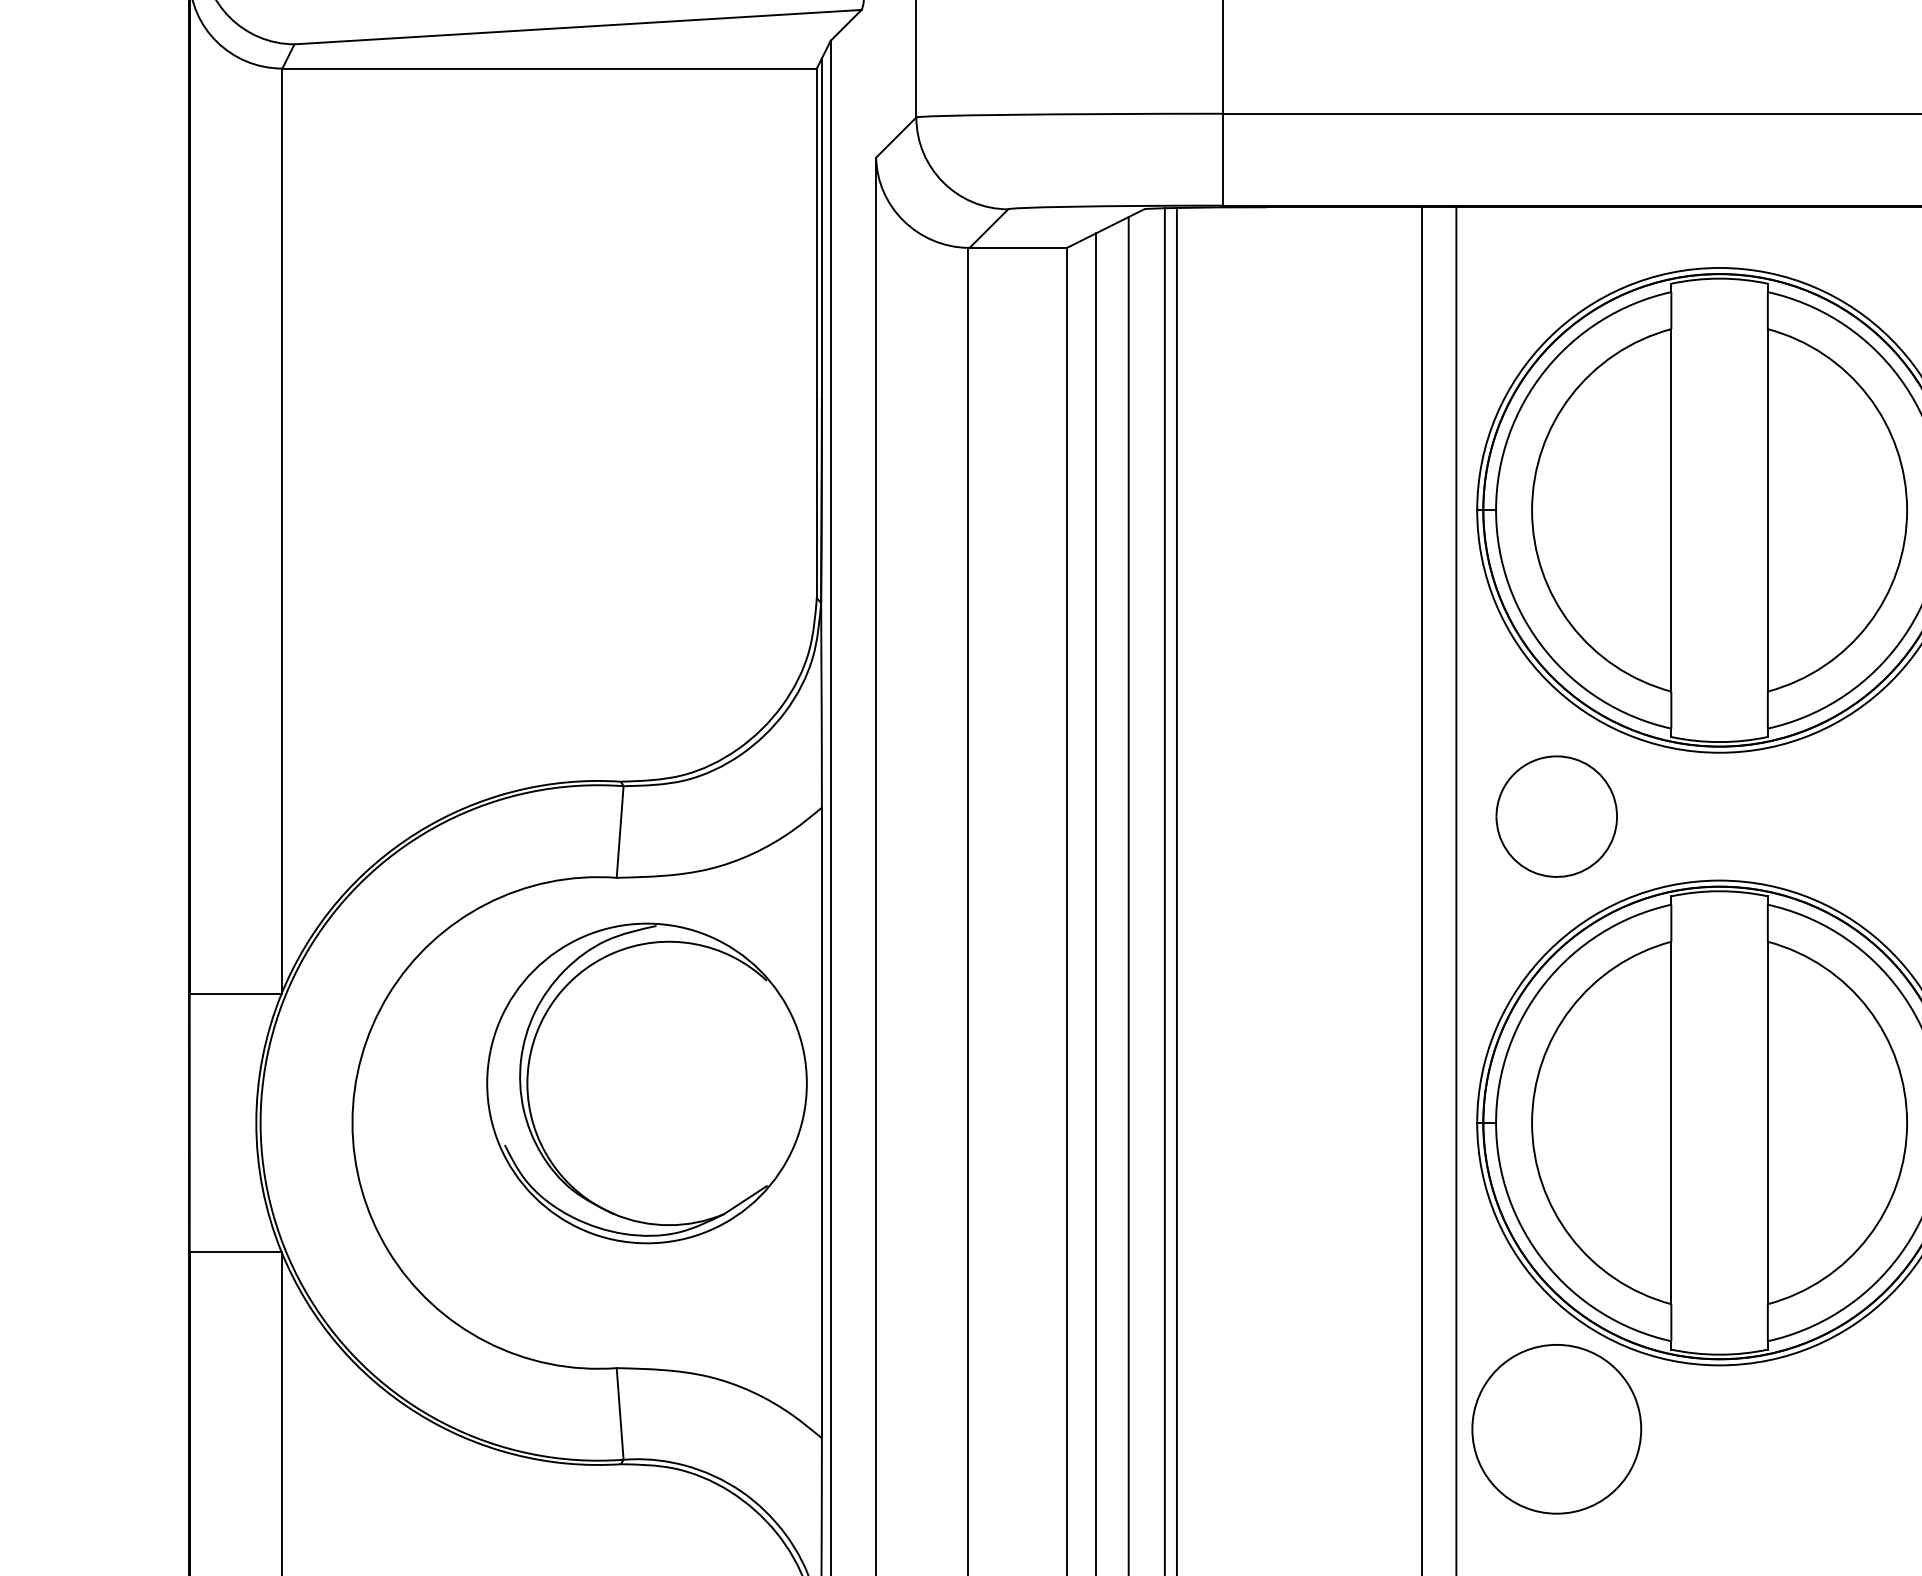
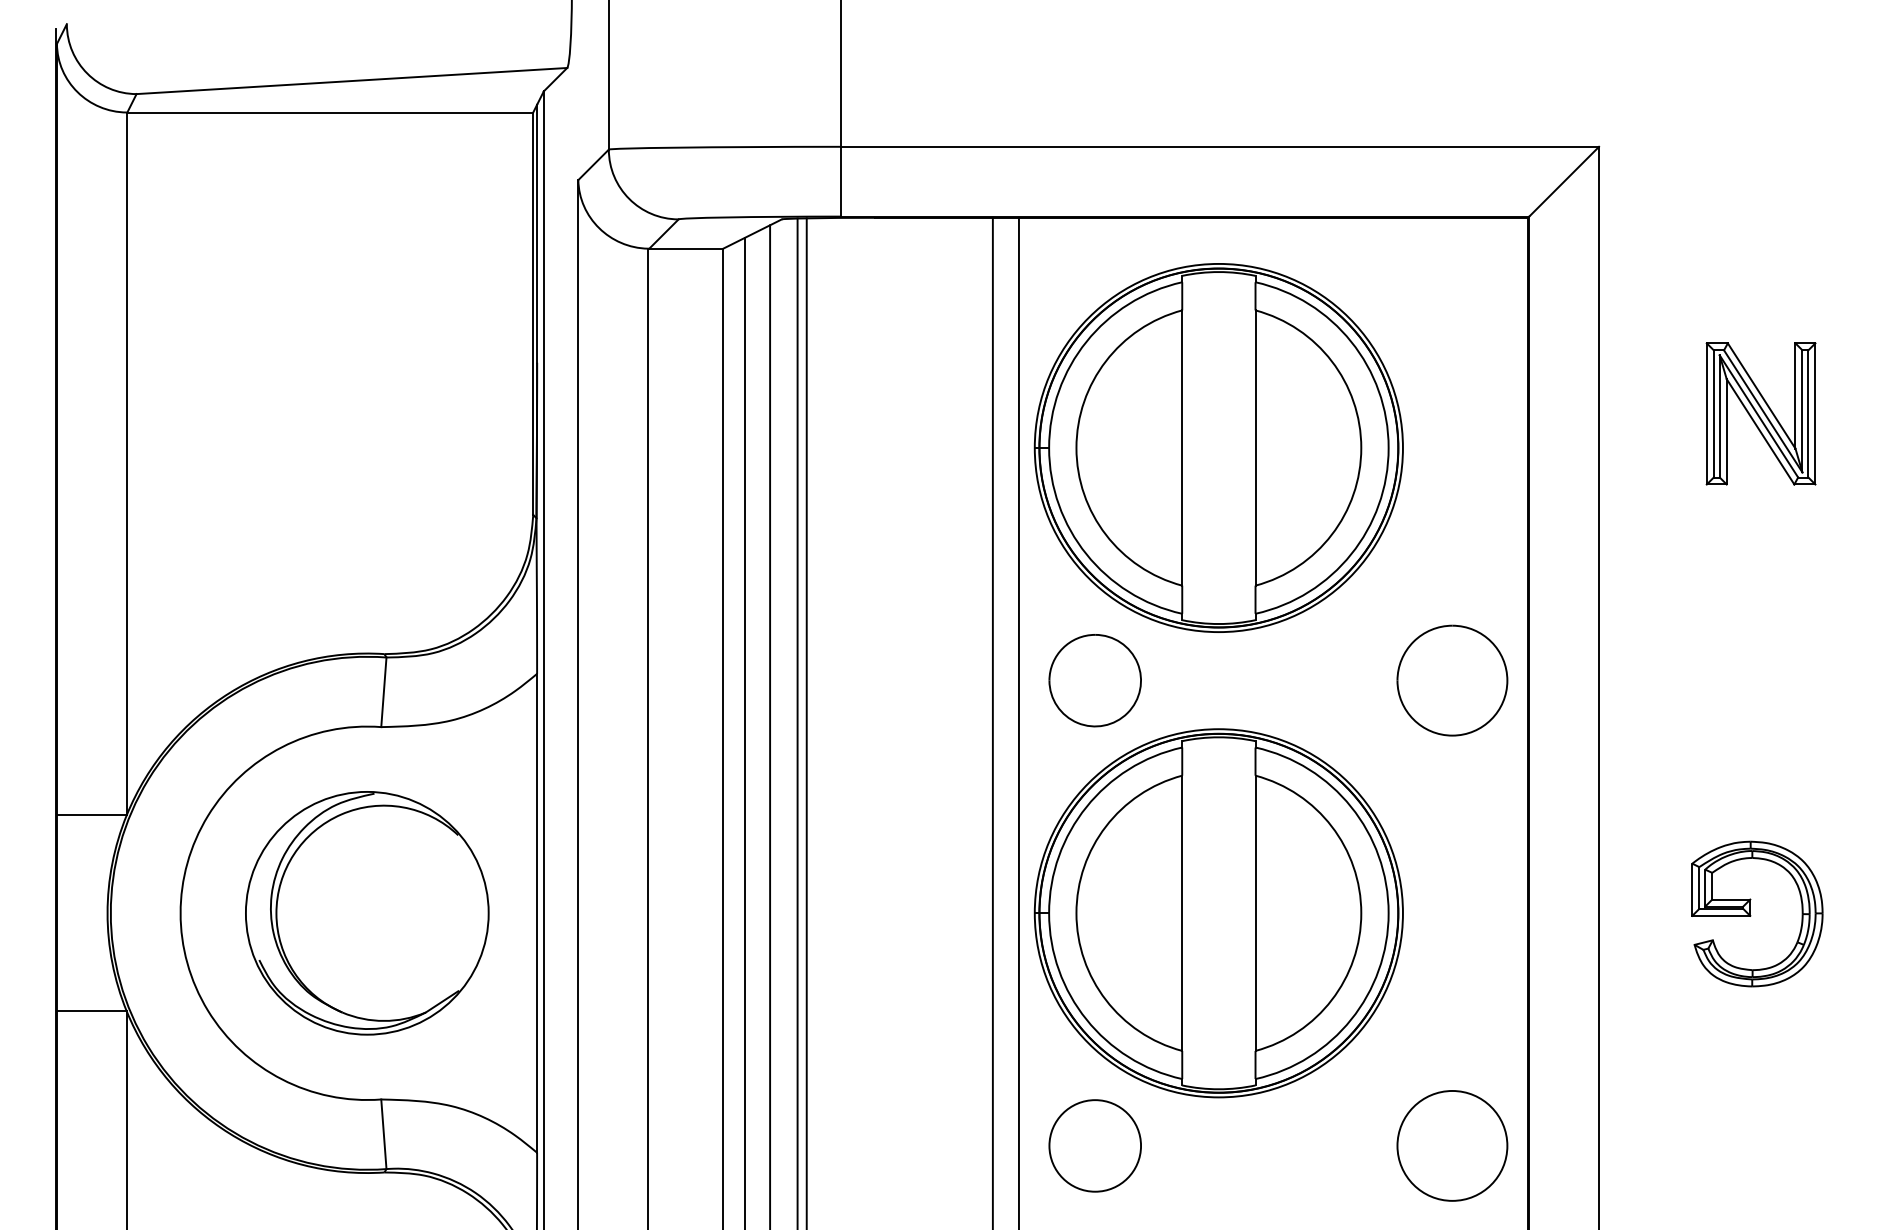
part: (647, 1083) -> (367, 913), moved
circle: (1557, 1428) -> (1095, 1145), size x0.71

